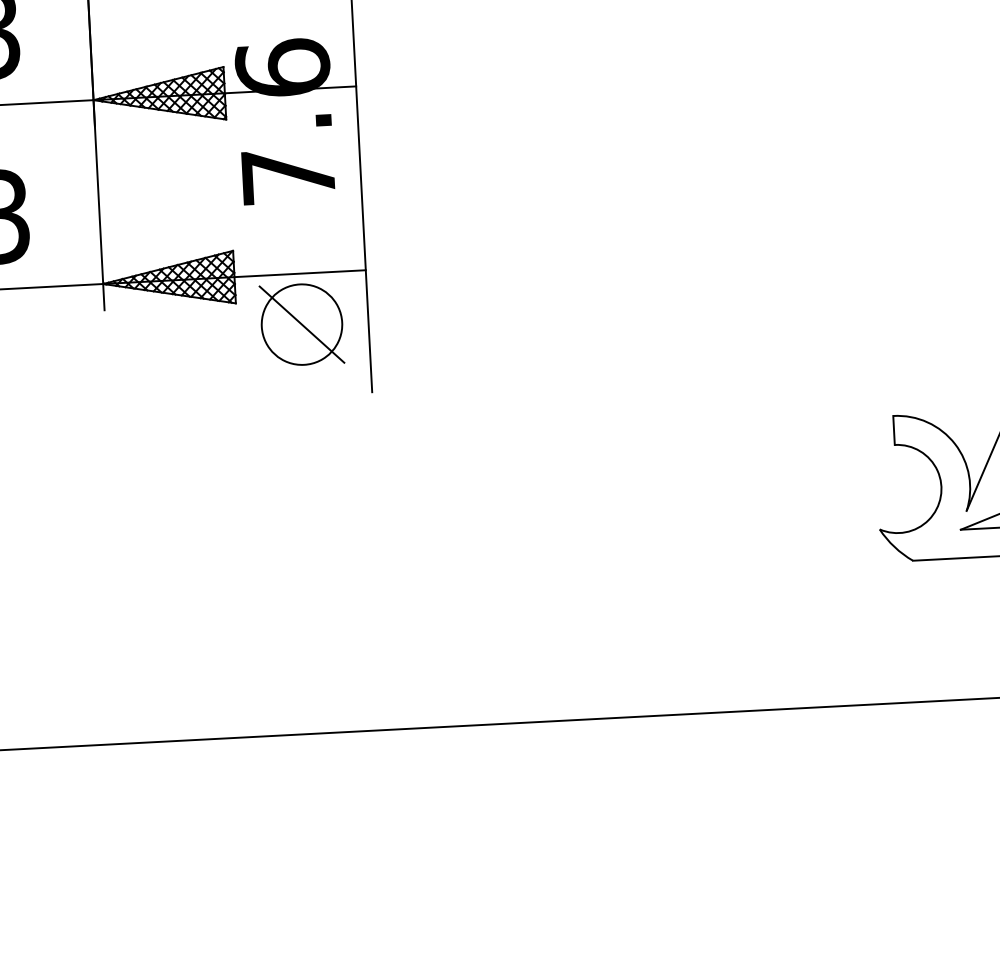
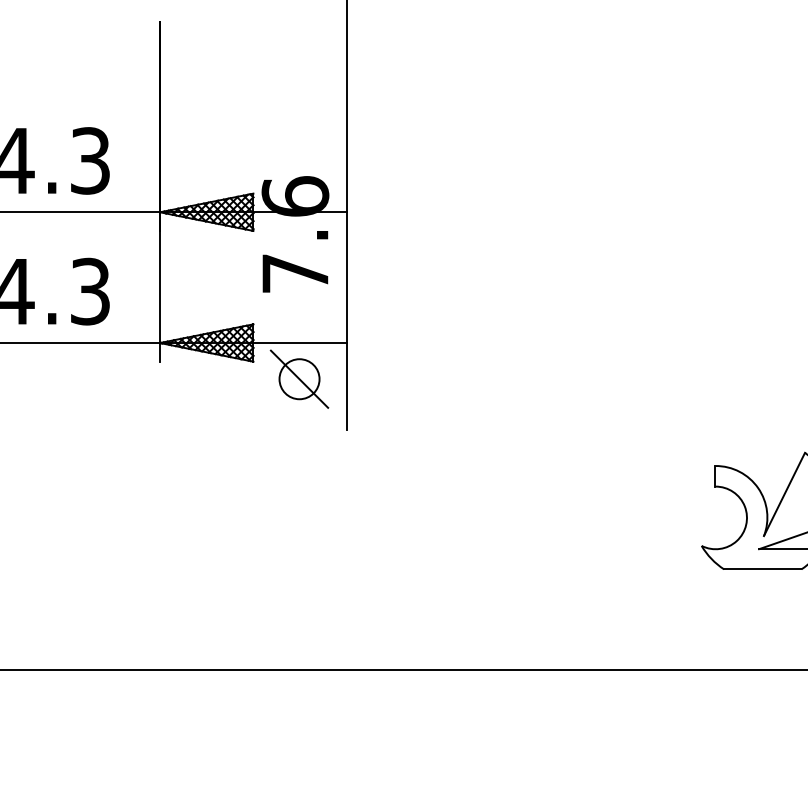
circle: (301, 323) -> (299, 378), size x0.7

